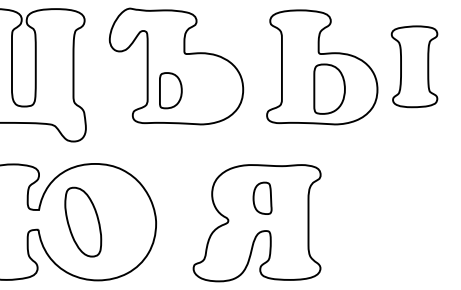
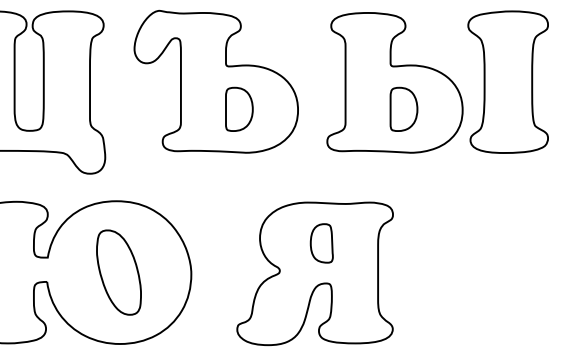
part: (414, 66) -> (507, 81), size x1.43
part: (329, 88) -> (403, 108), size x0.71
part: (170, 89) -> (239, 108), moved
part: (82, 222) -> (118, 272), moved

